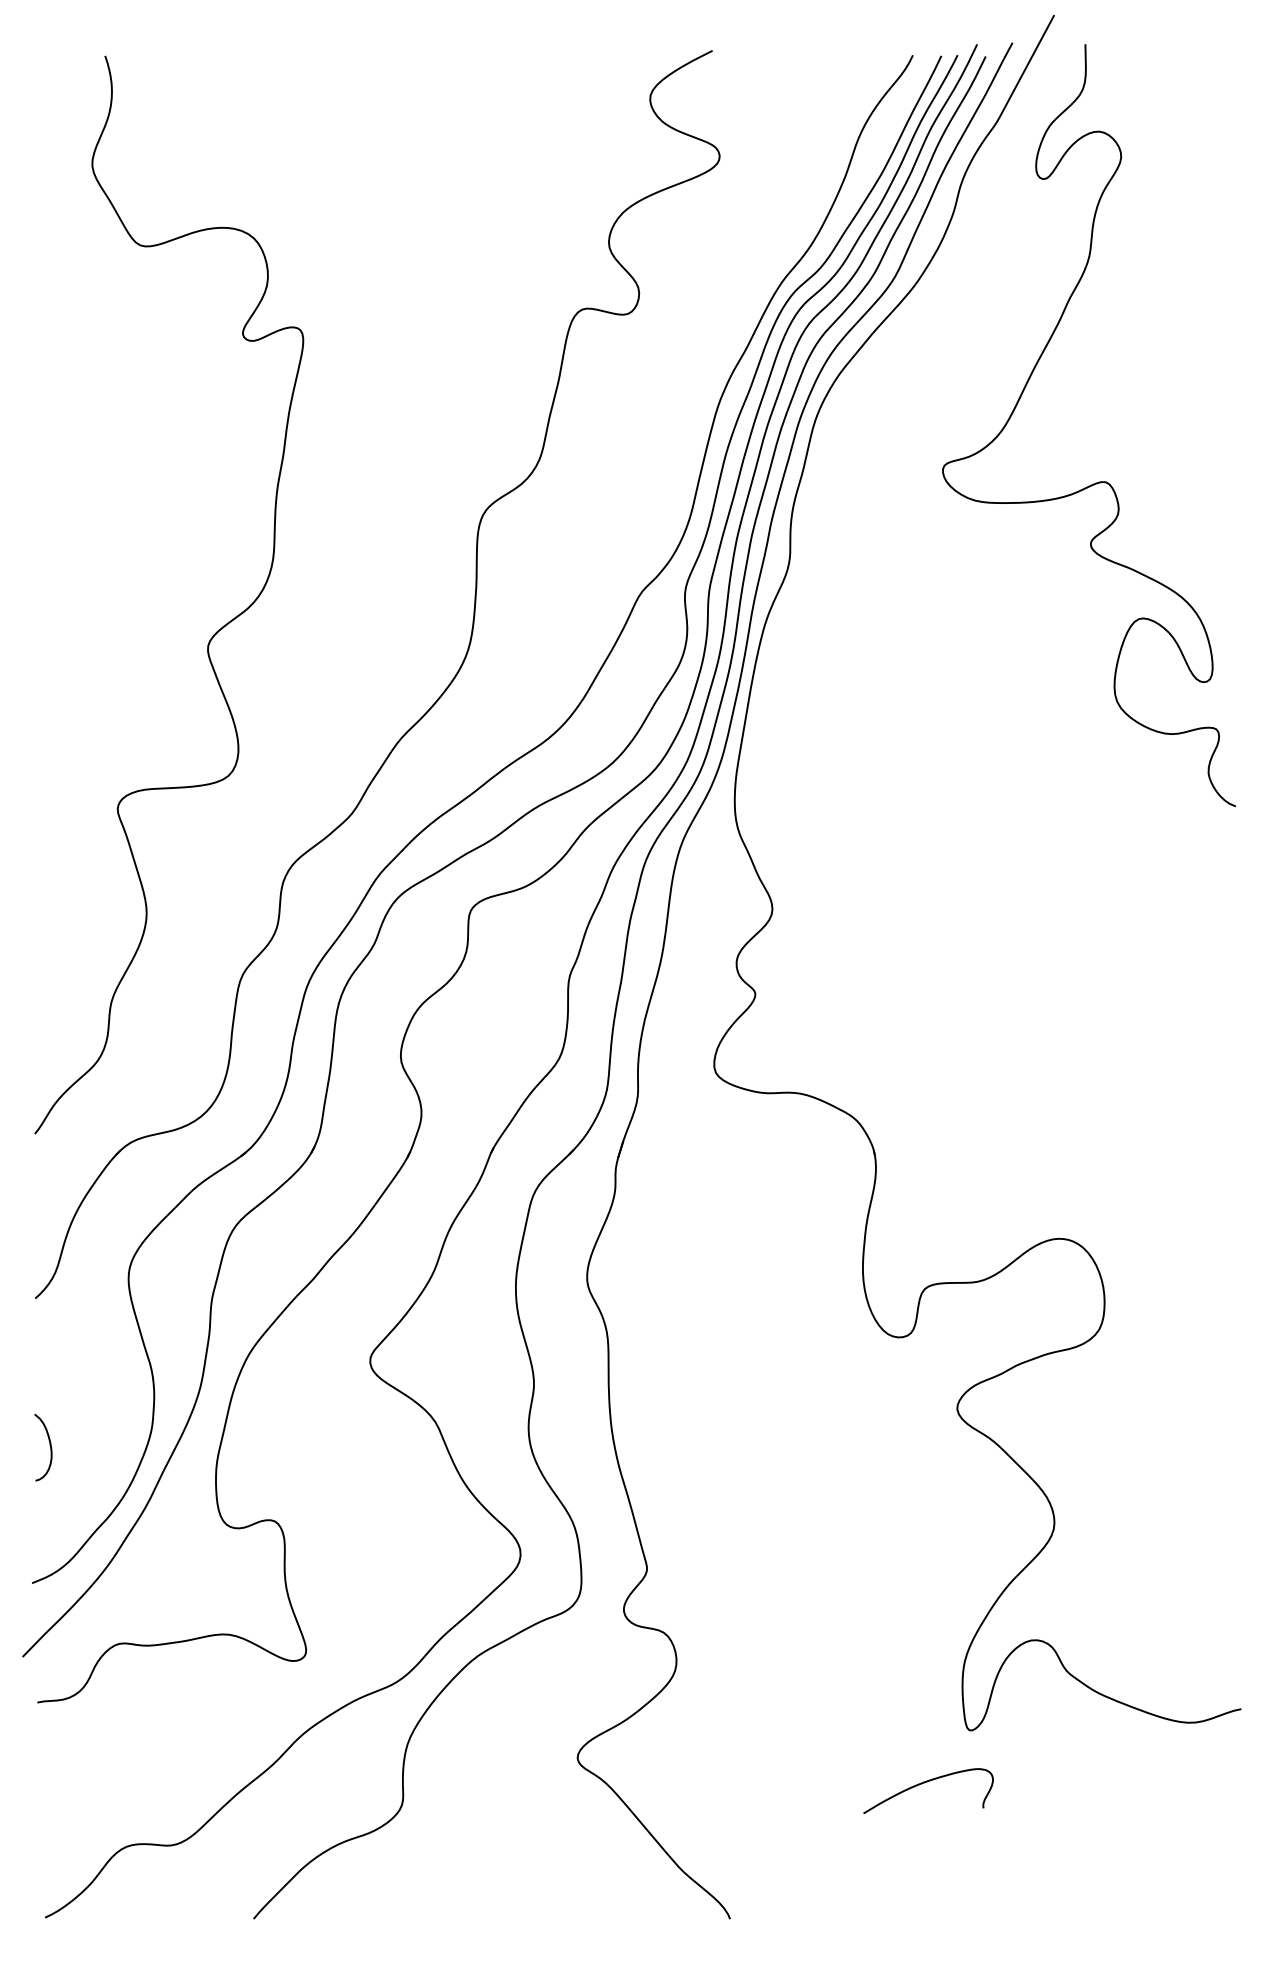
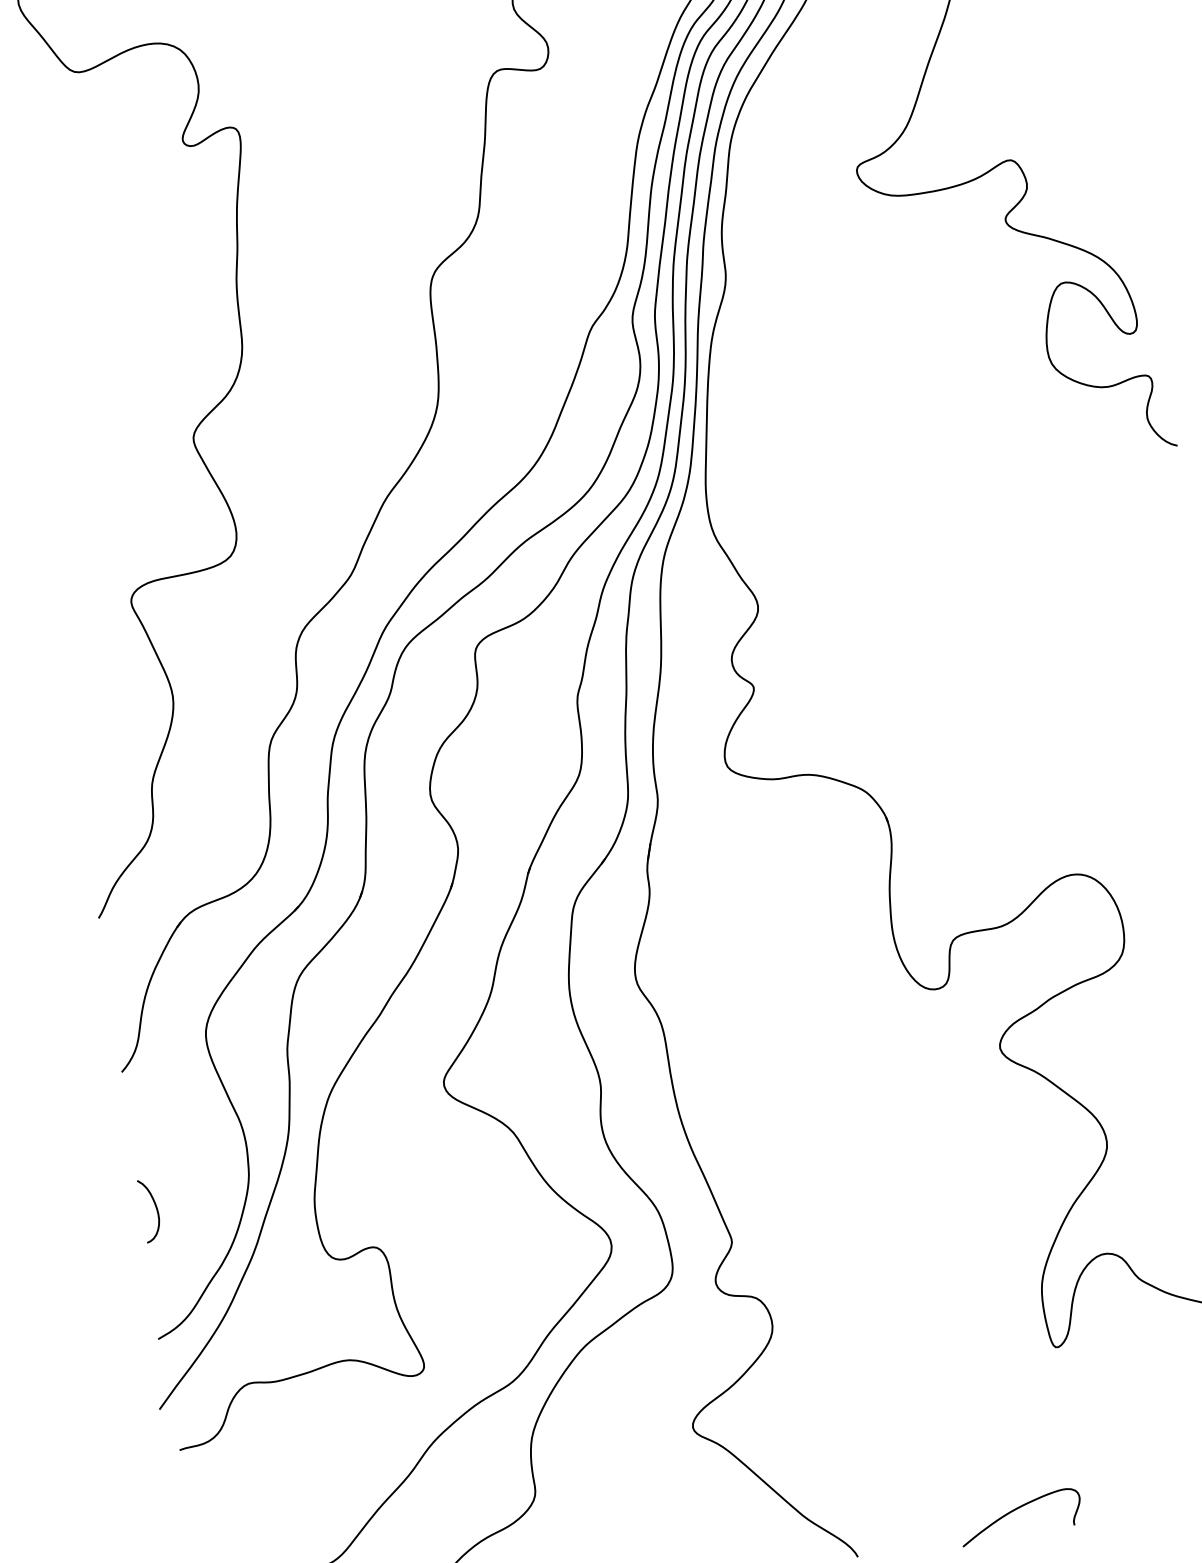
curve: (924, 1783) -> (1015, 1510), moved

